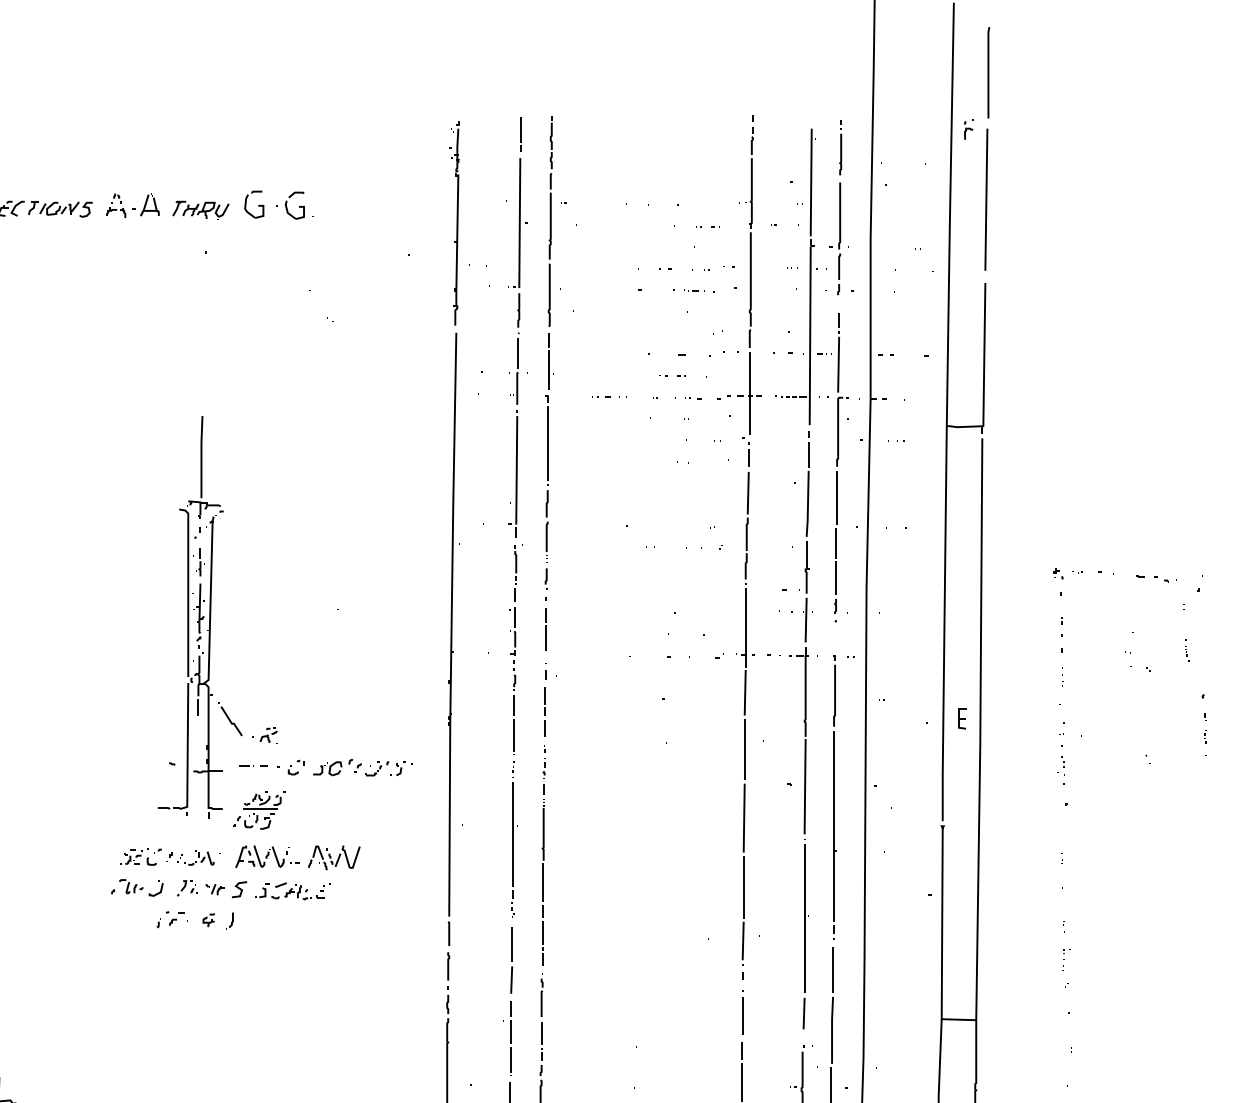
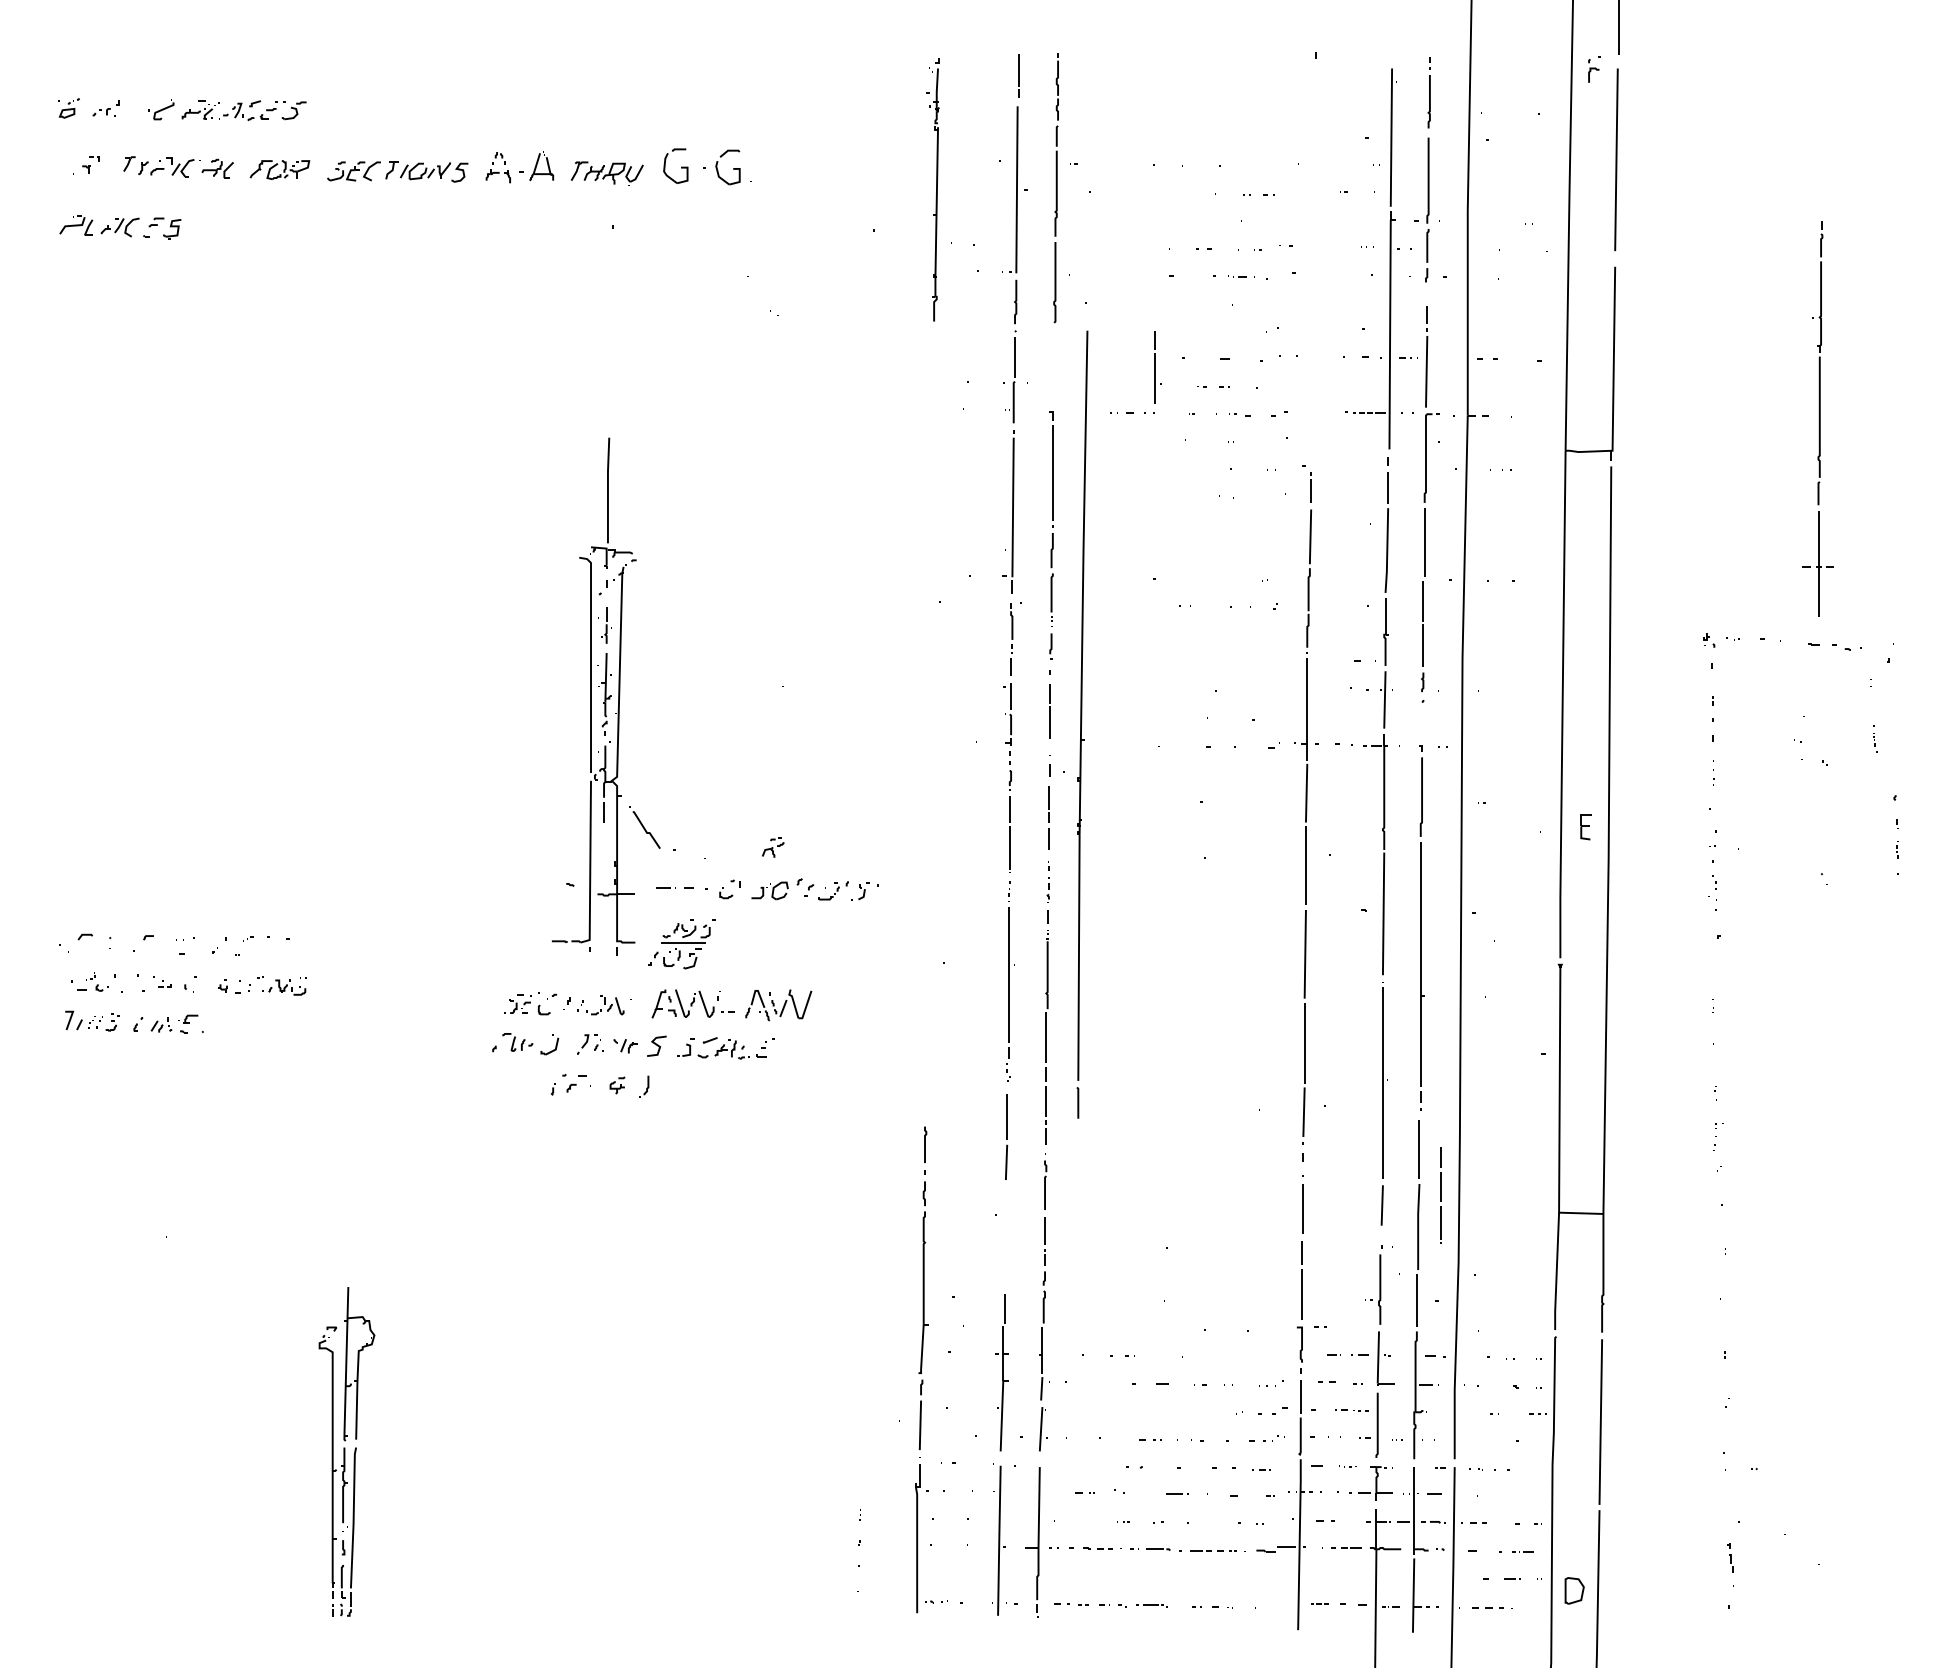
part: (749, 280) -> (1817, 418), moved
part: (550, 361) -> (1157, 367), moved
part: (452, 639) -> (1082, 724), moved
part: (268, 734) -> (773, 847), moved
line: (510, 1038) -> (1440, 1195), moved

